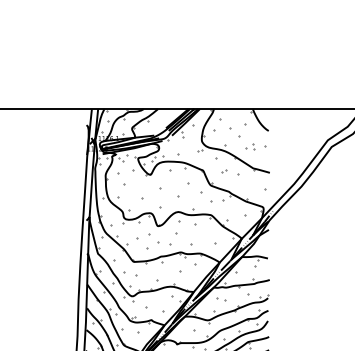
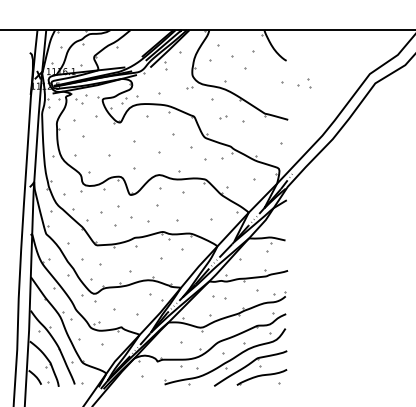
part: (250, 146) -> (304, 82), moved

